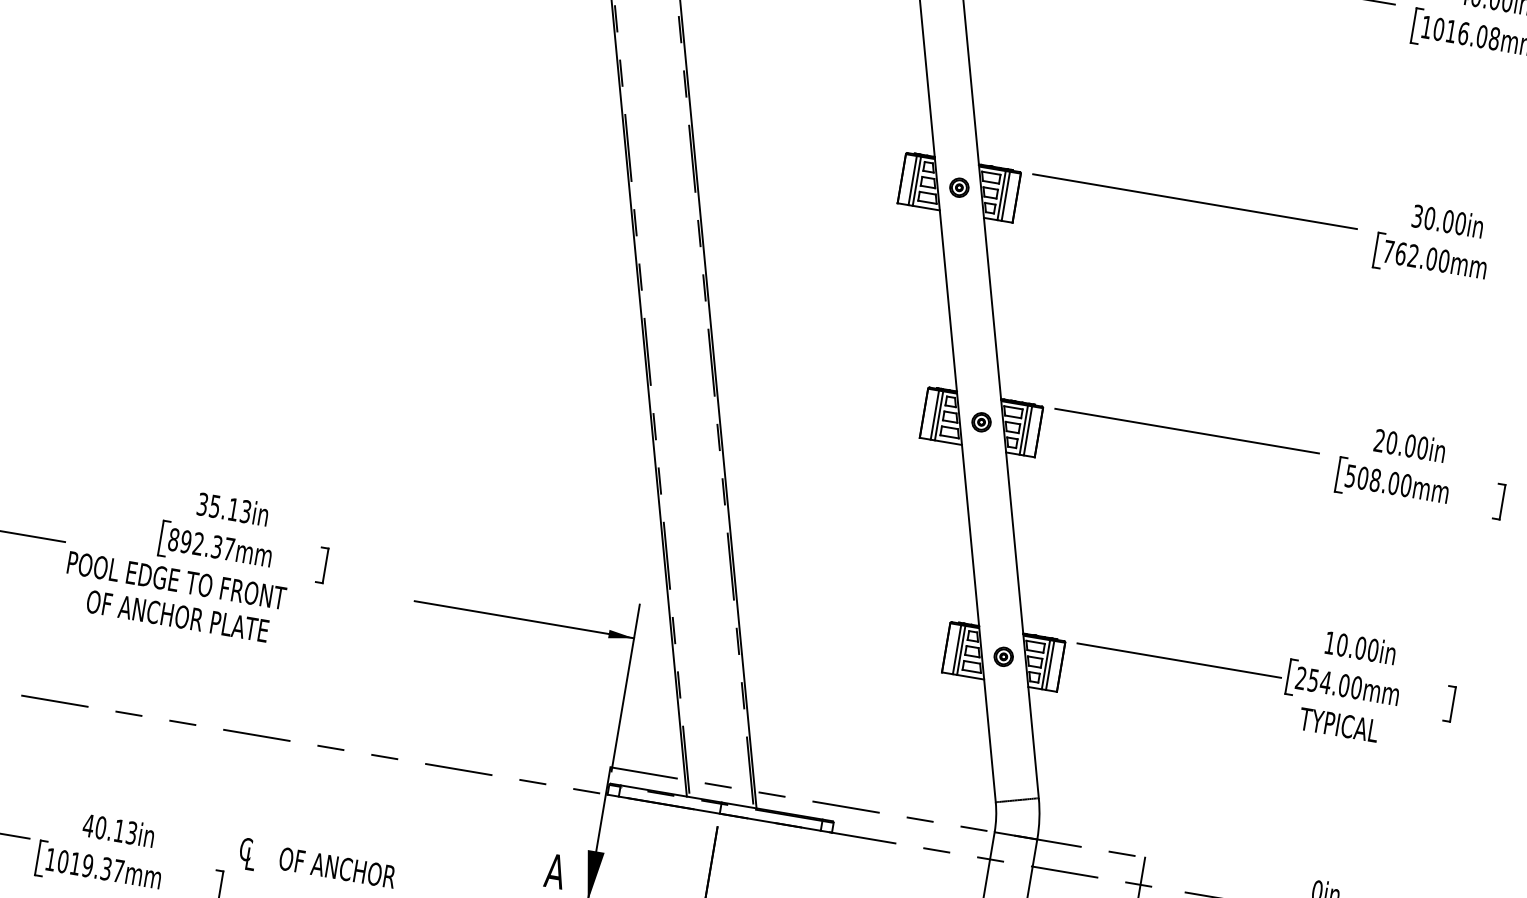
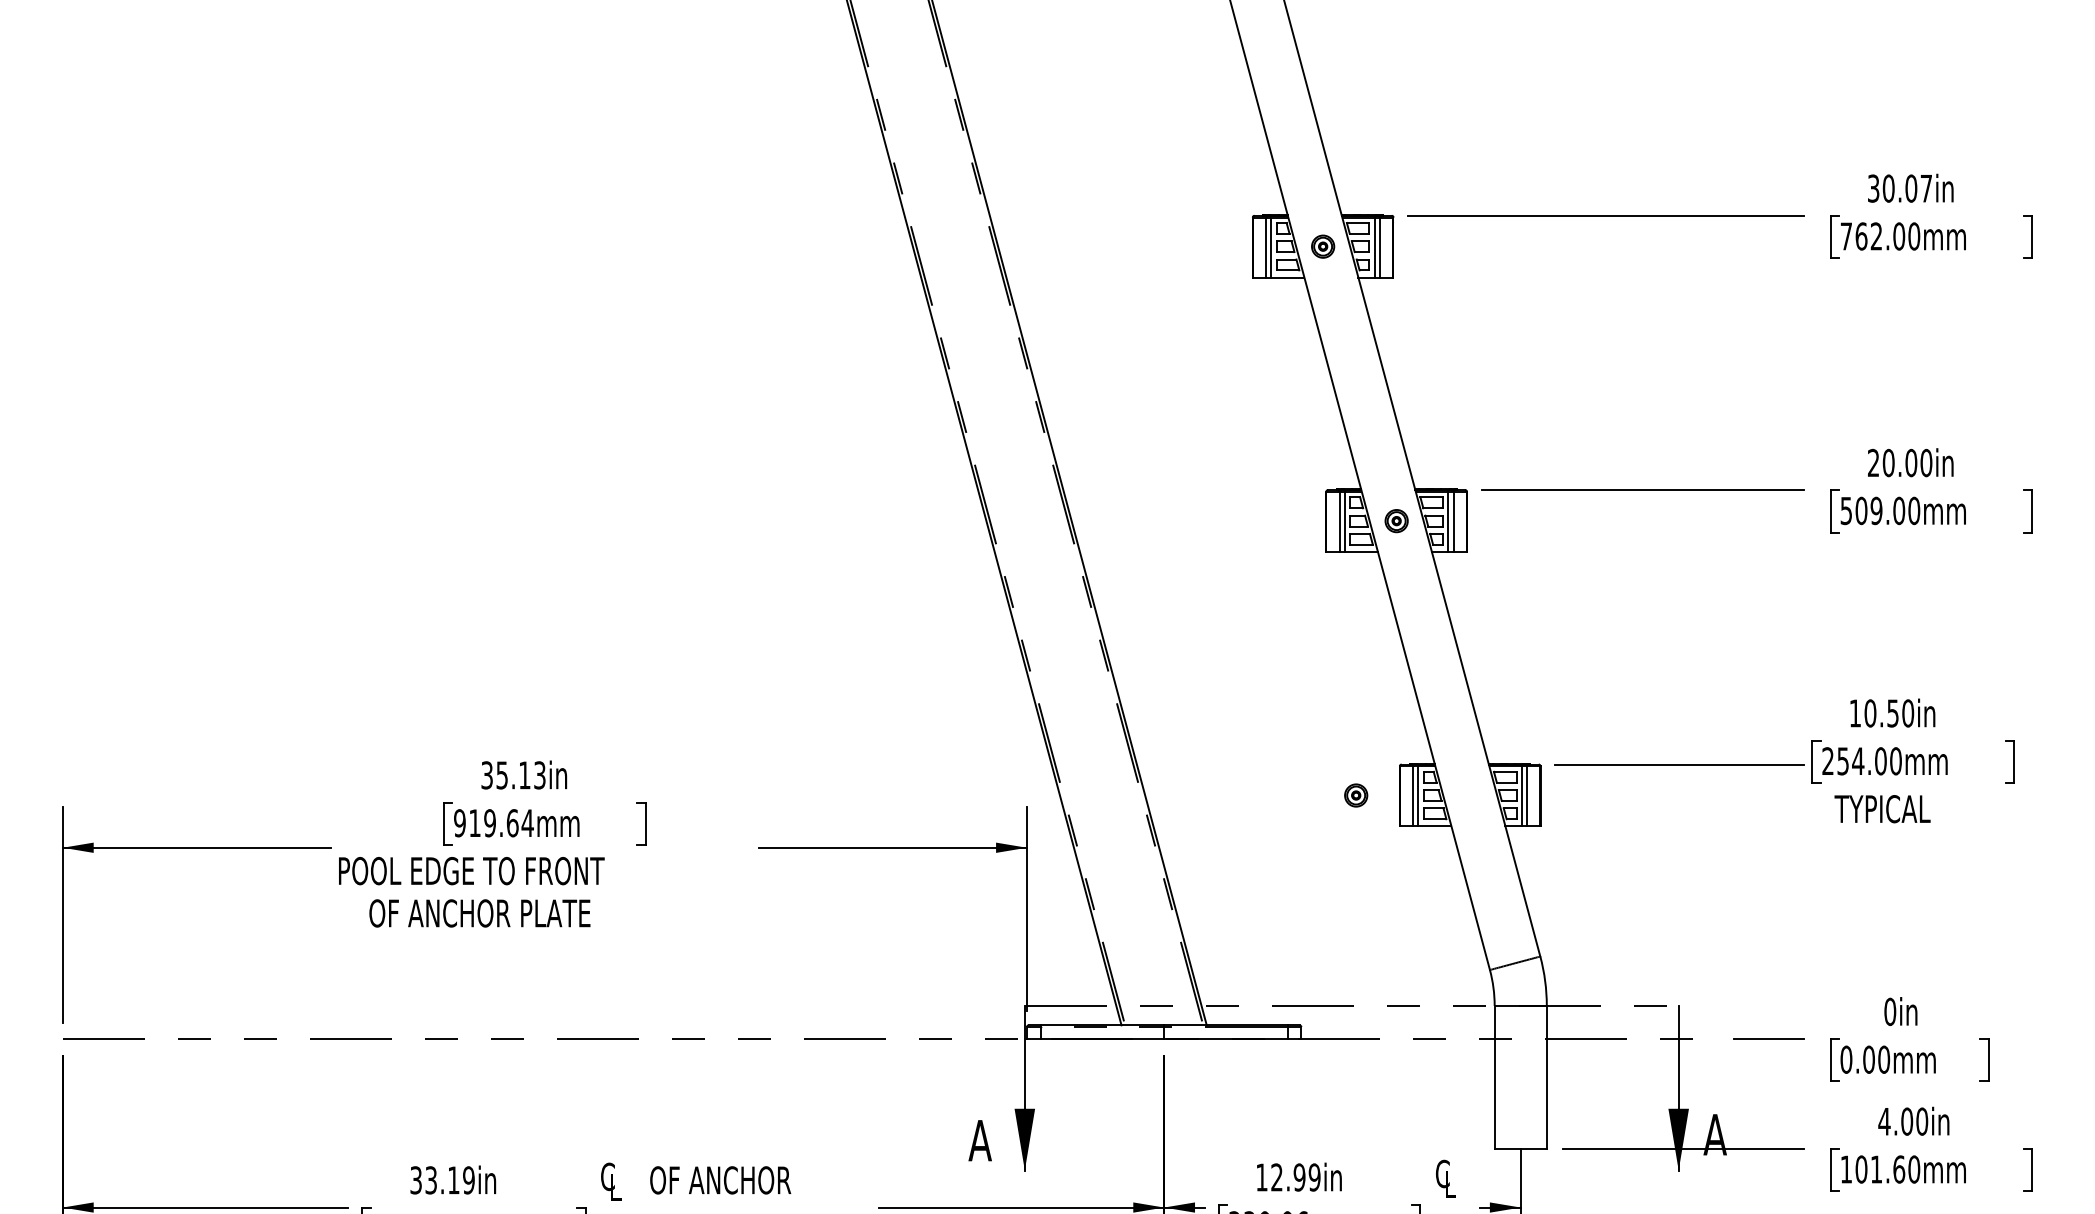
text: (1460, 223) -> (1926, 188), 30.00in -> 30.07in
text: (1375, 480) -> (1876, 510), 508.00mm -> 509.00mm
text: (201, 544) -> (493, 823), 892.37mm -> 919.64mm
text: (1361, 648) -> (1893, 713), 10.00in -> 10.50in
part: (1003, 656) -> (1356, 795), moved
text: (109, 829) -> (441, 1180), 40.13in -> 33.19in

